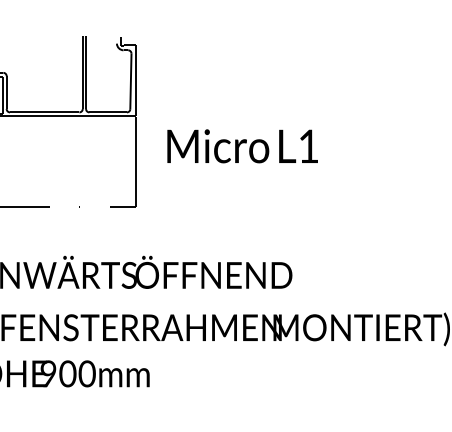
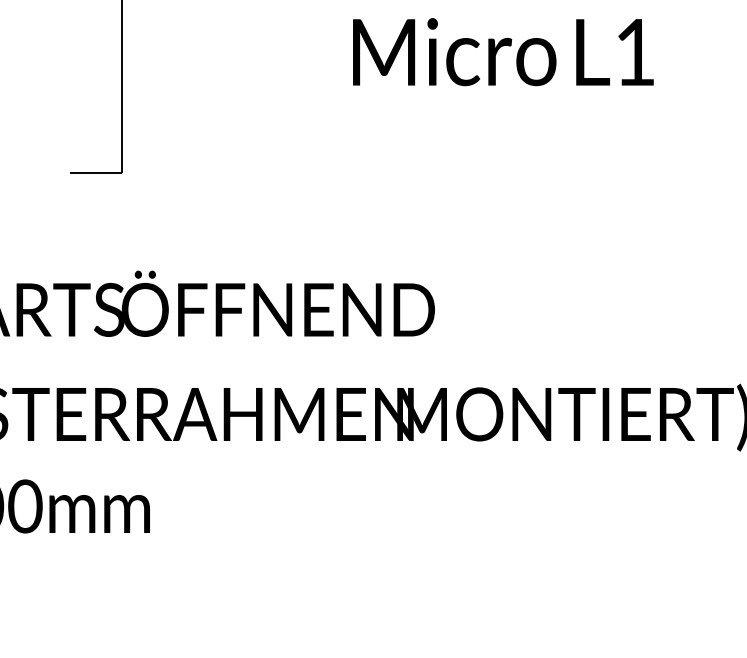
text: (242, 146) -> (503, 52), moved

